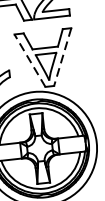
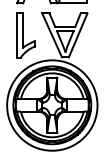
line: (63, 57) -> (78, 35), dashed -> solid
line: (29, 59) -> (51, 34), dashed -> solid

